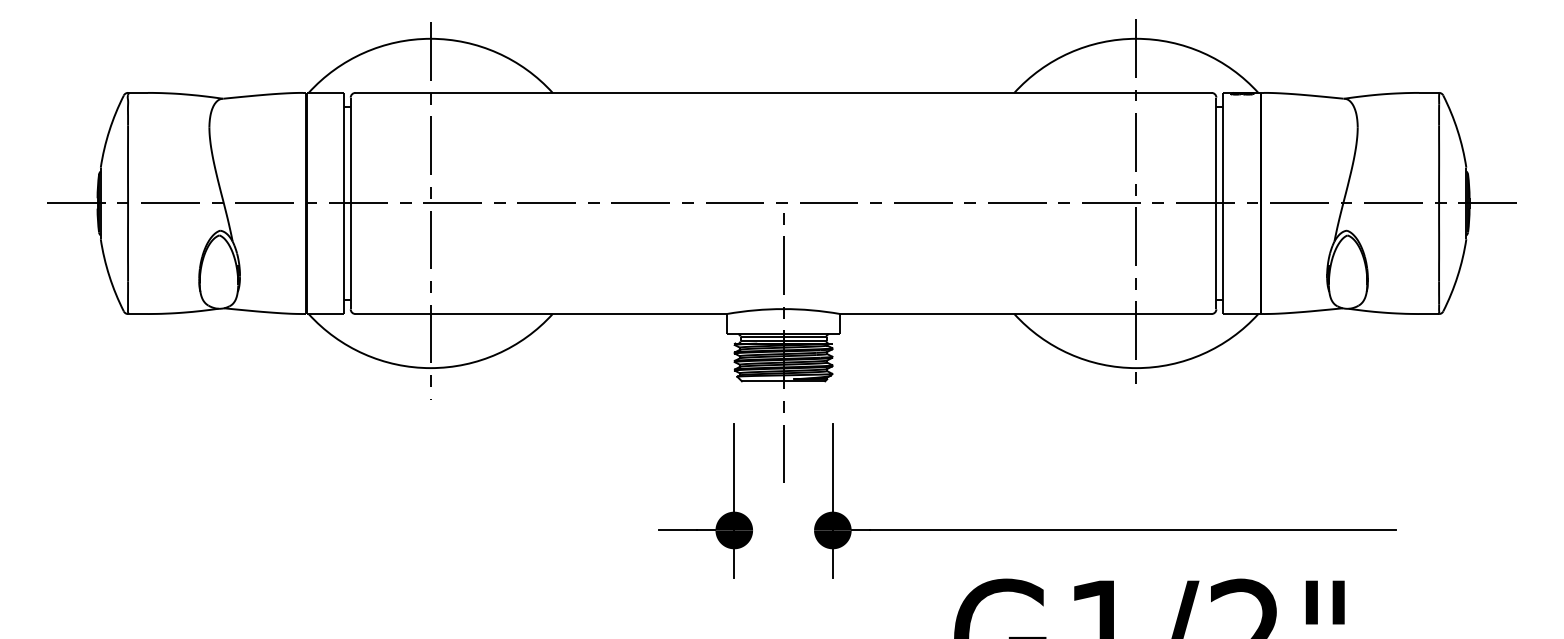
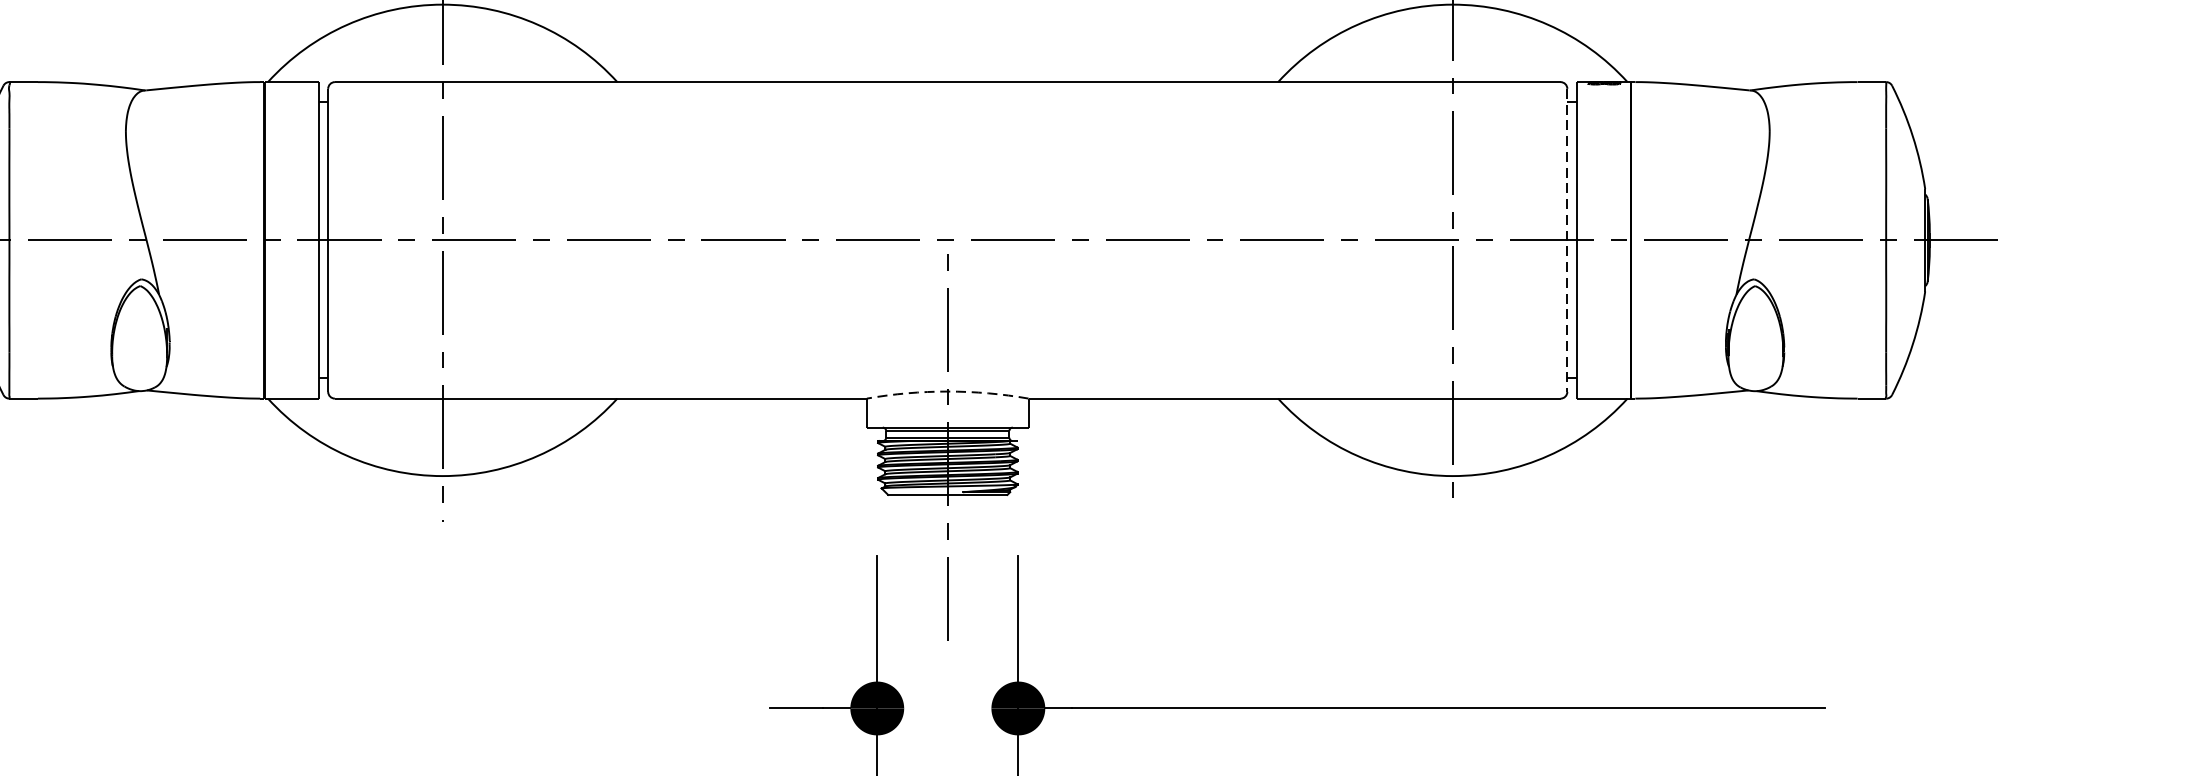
line: (1216, 203) -> (1567, 240), solid -> dashed
arc: (783, 309) -> (947, 392), solid -> dashed

